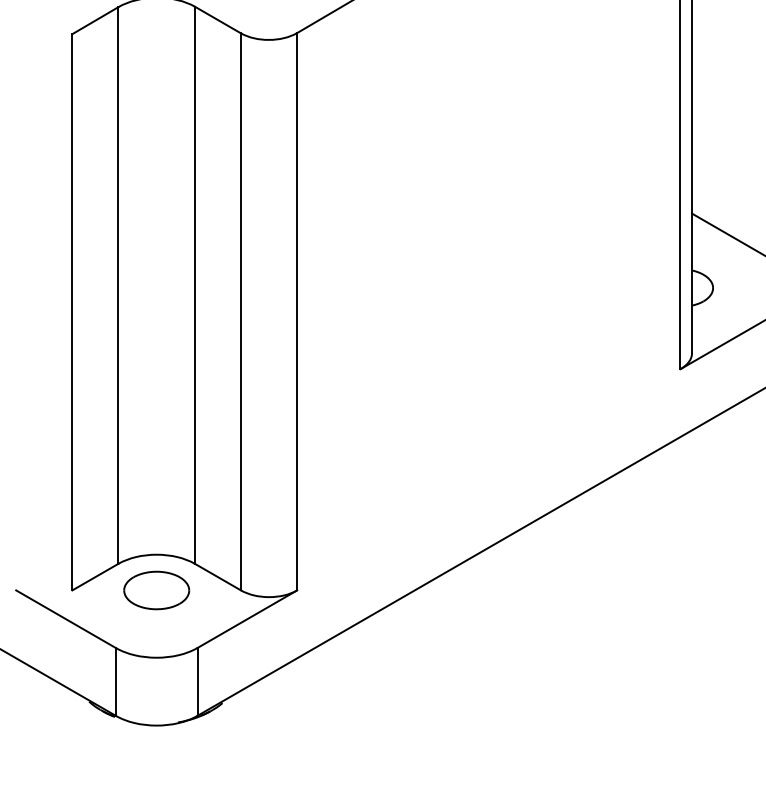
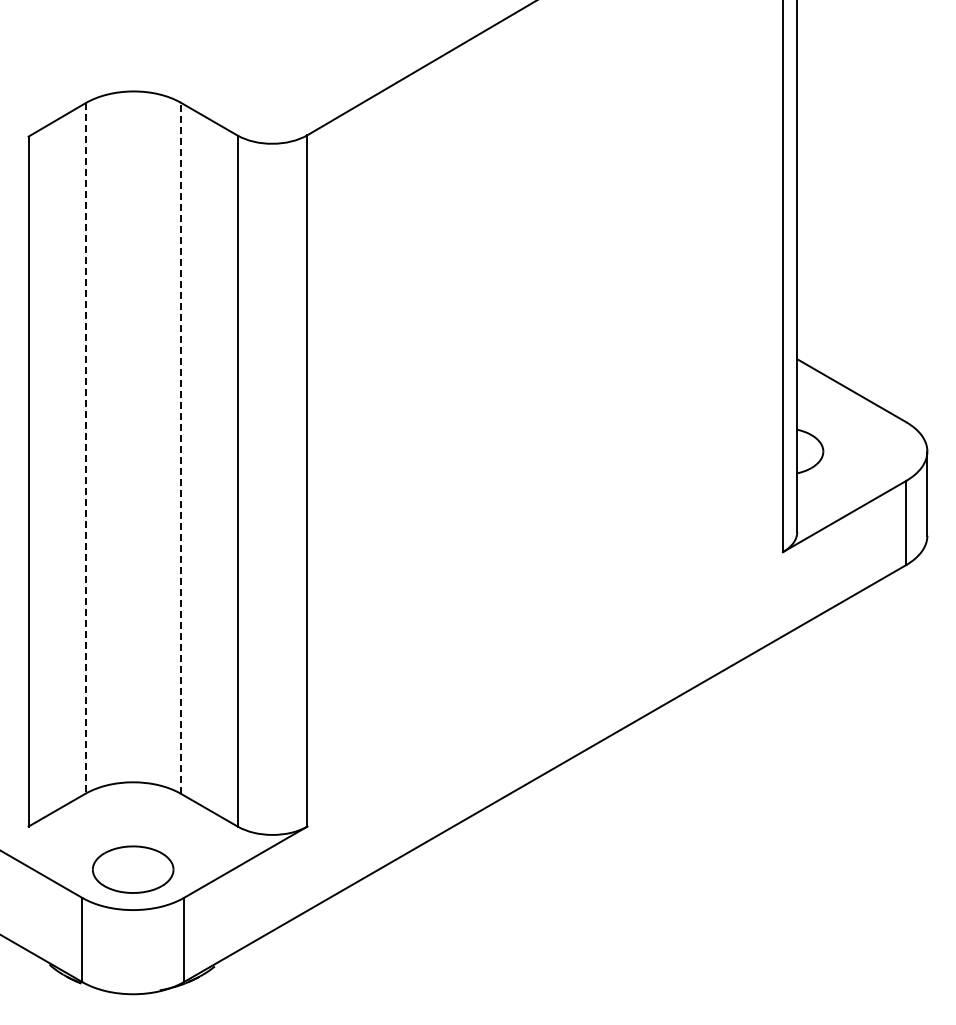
line: (118, 285) -> (85, 448), solid -> dashed
line: (194, 285) -> (180, 448), solid -> dashed
part: (156, 590) -> (133, 869), moved

